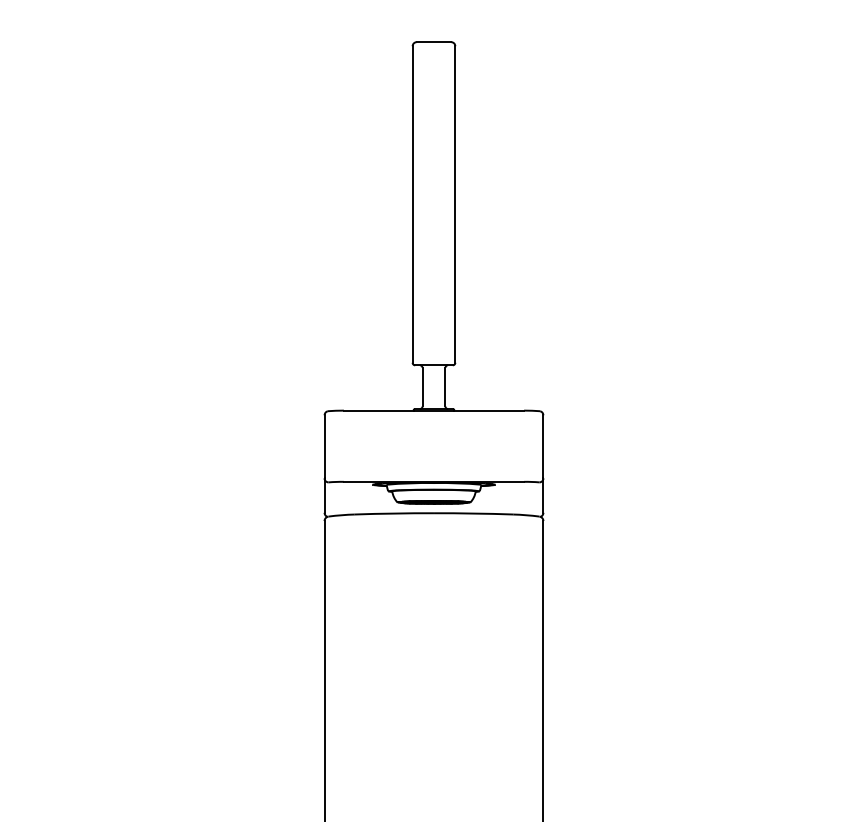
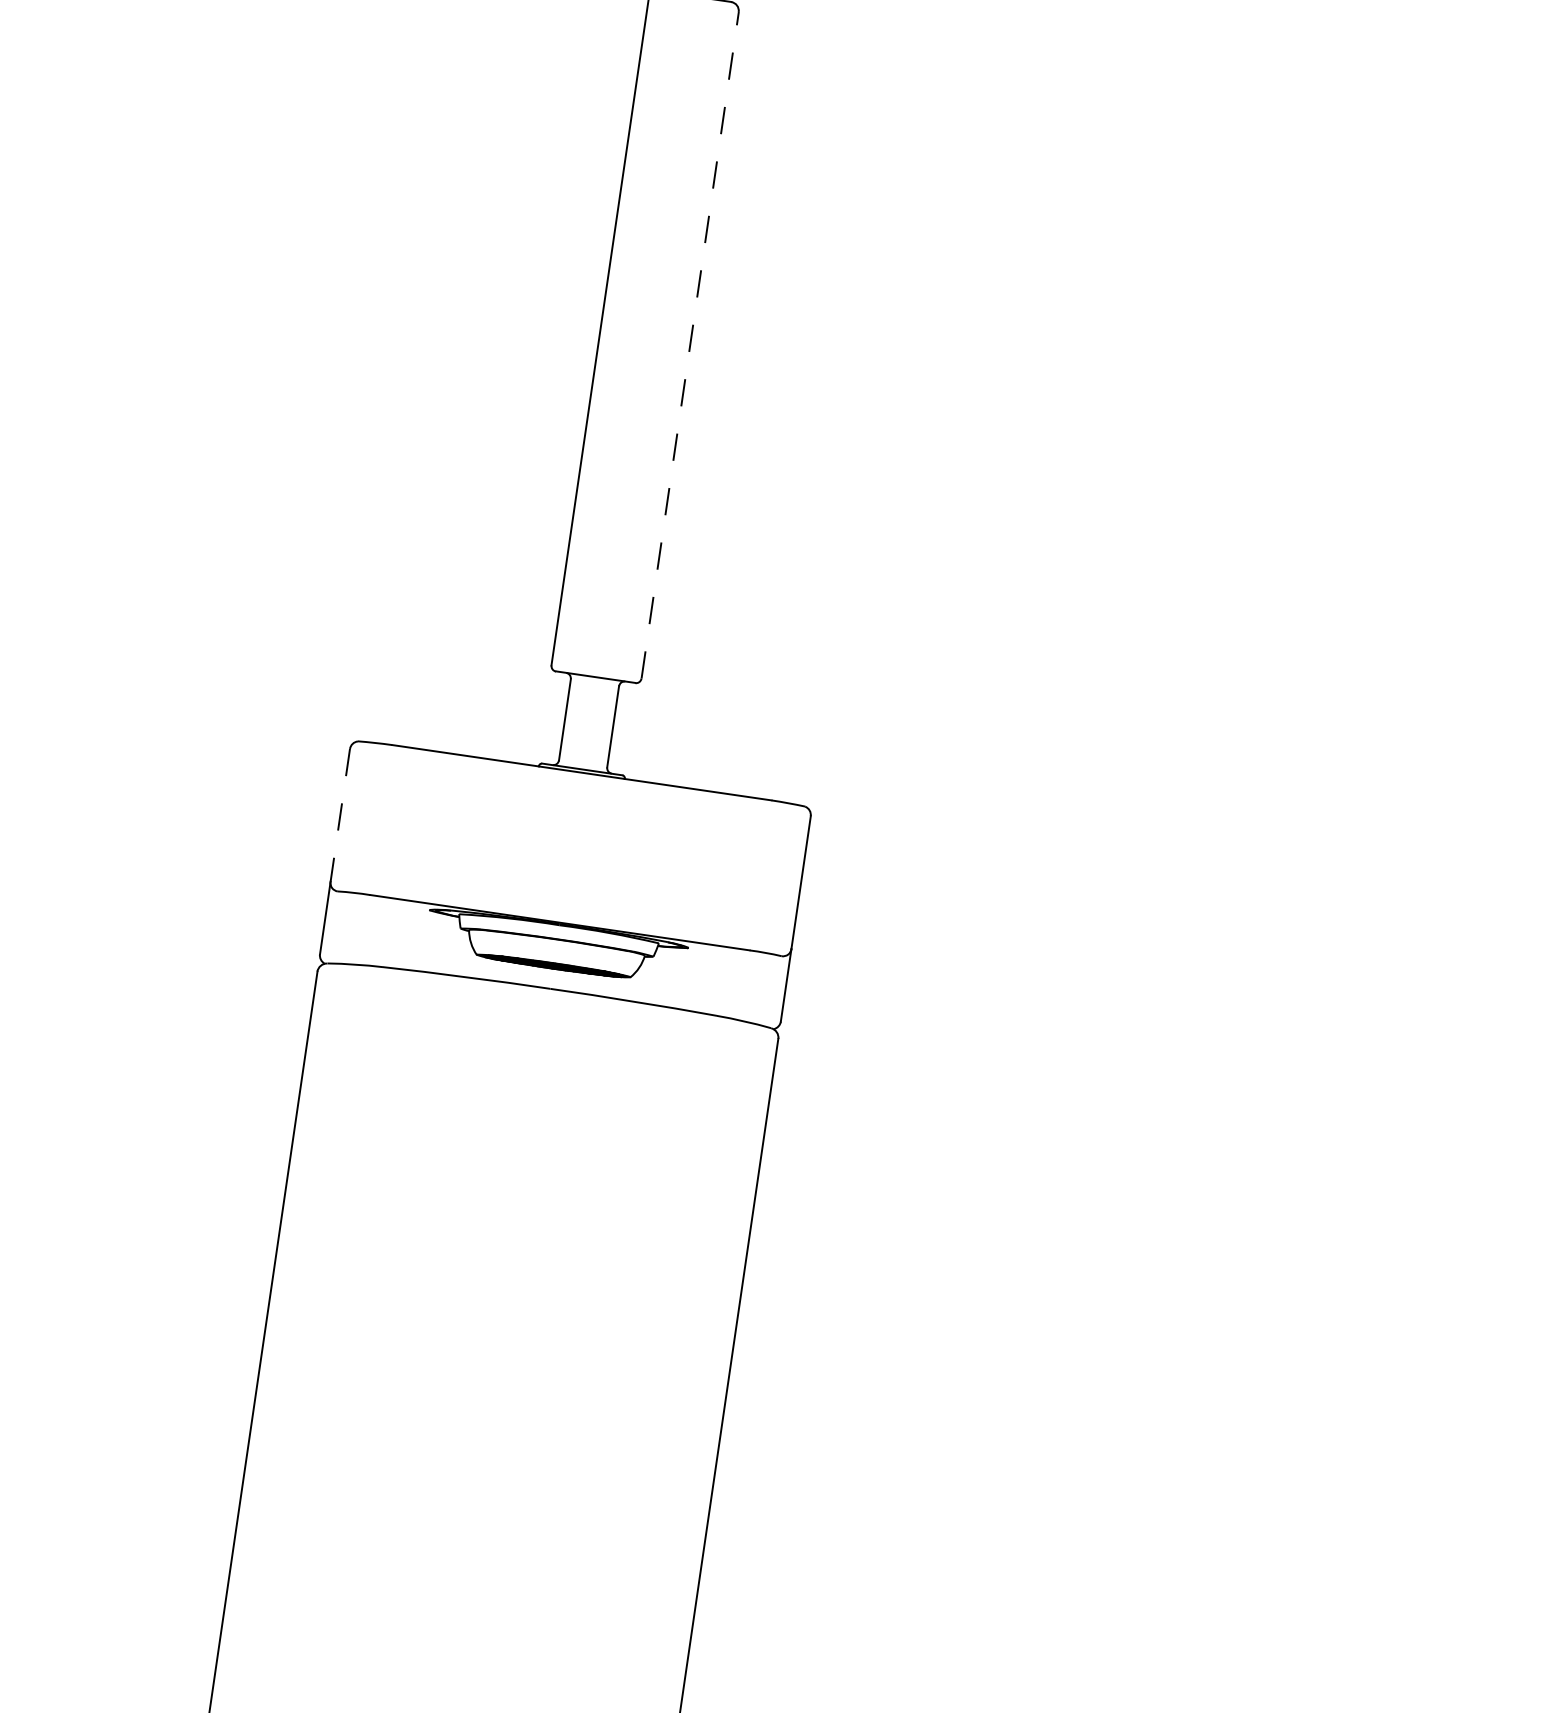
line: (455, 204) -> (690, 345), solid -> dashed
line: (324, 446) -> (340, 814), solid -> dashed

